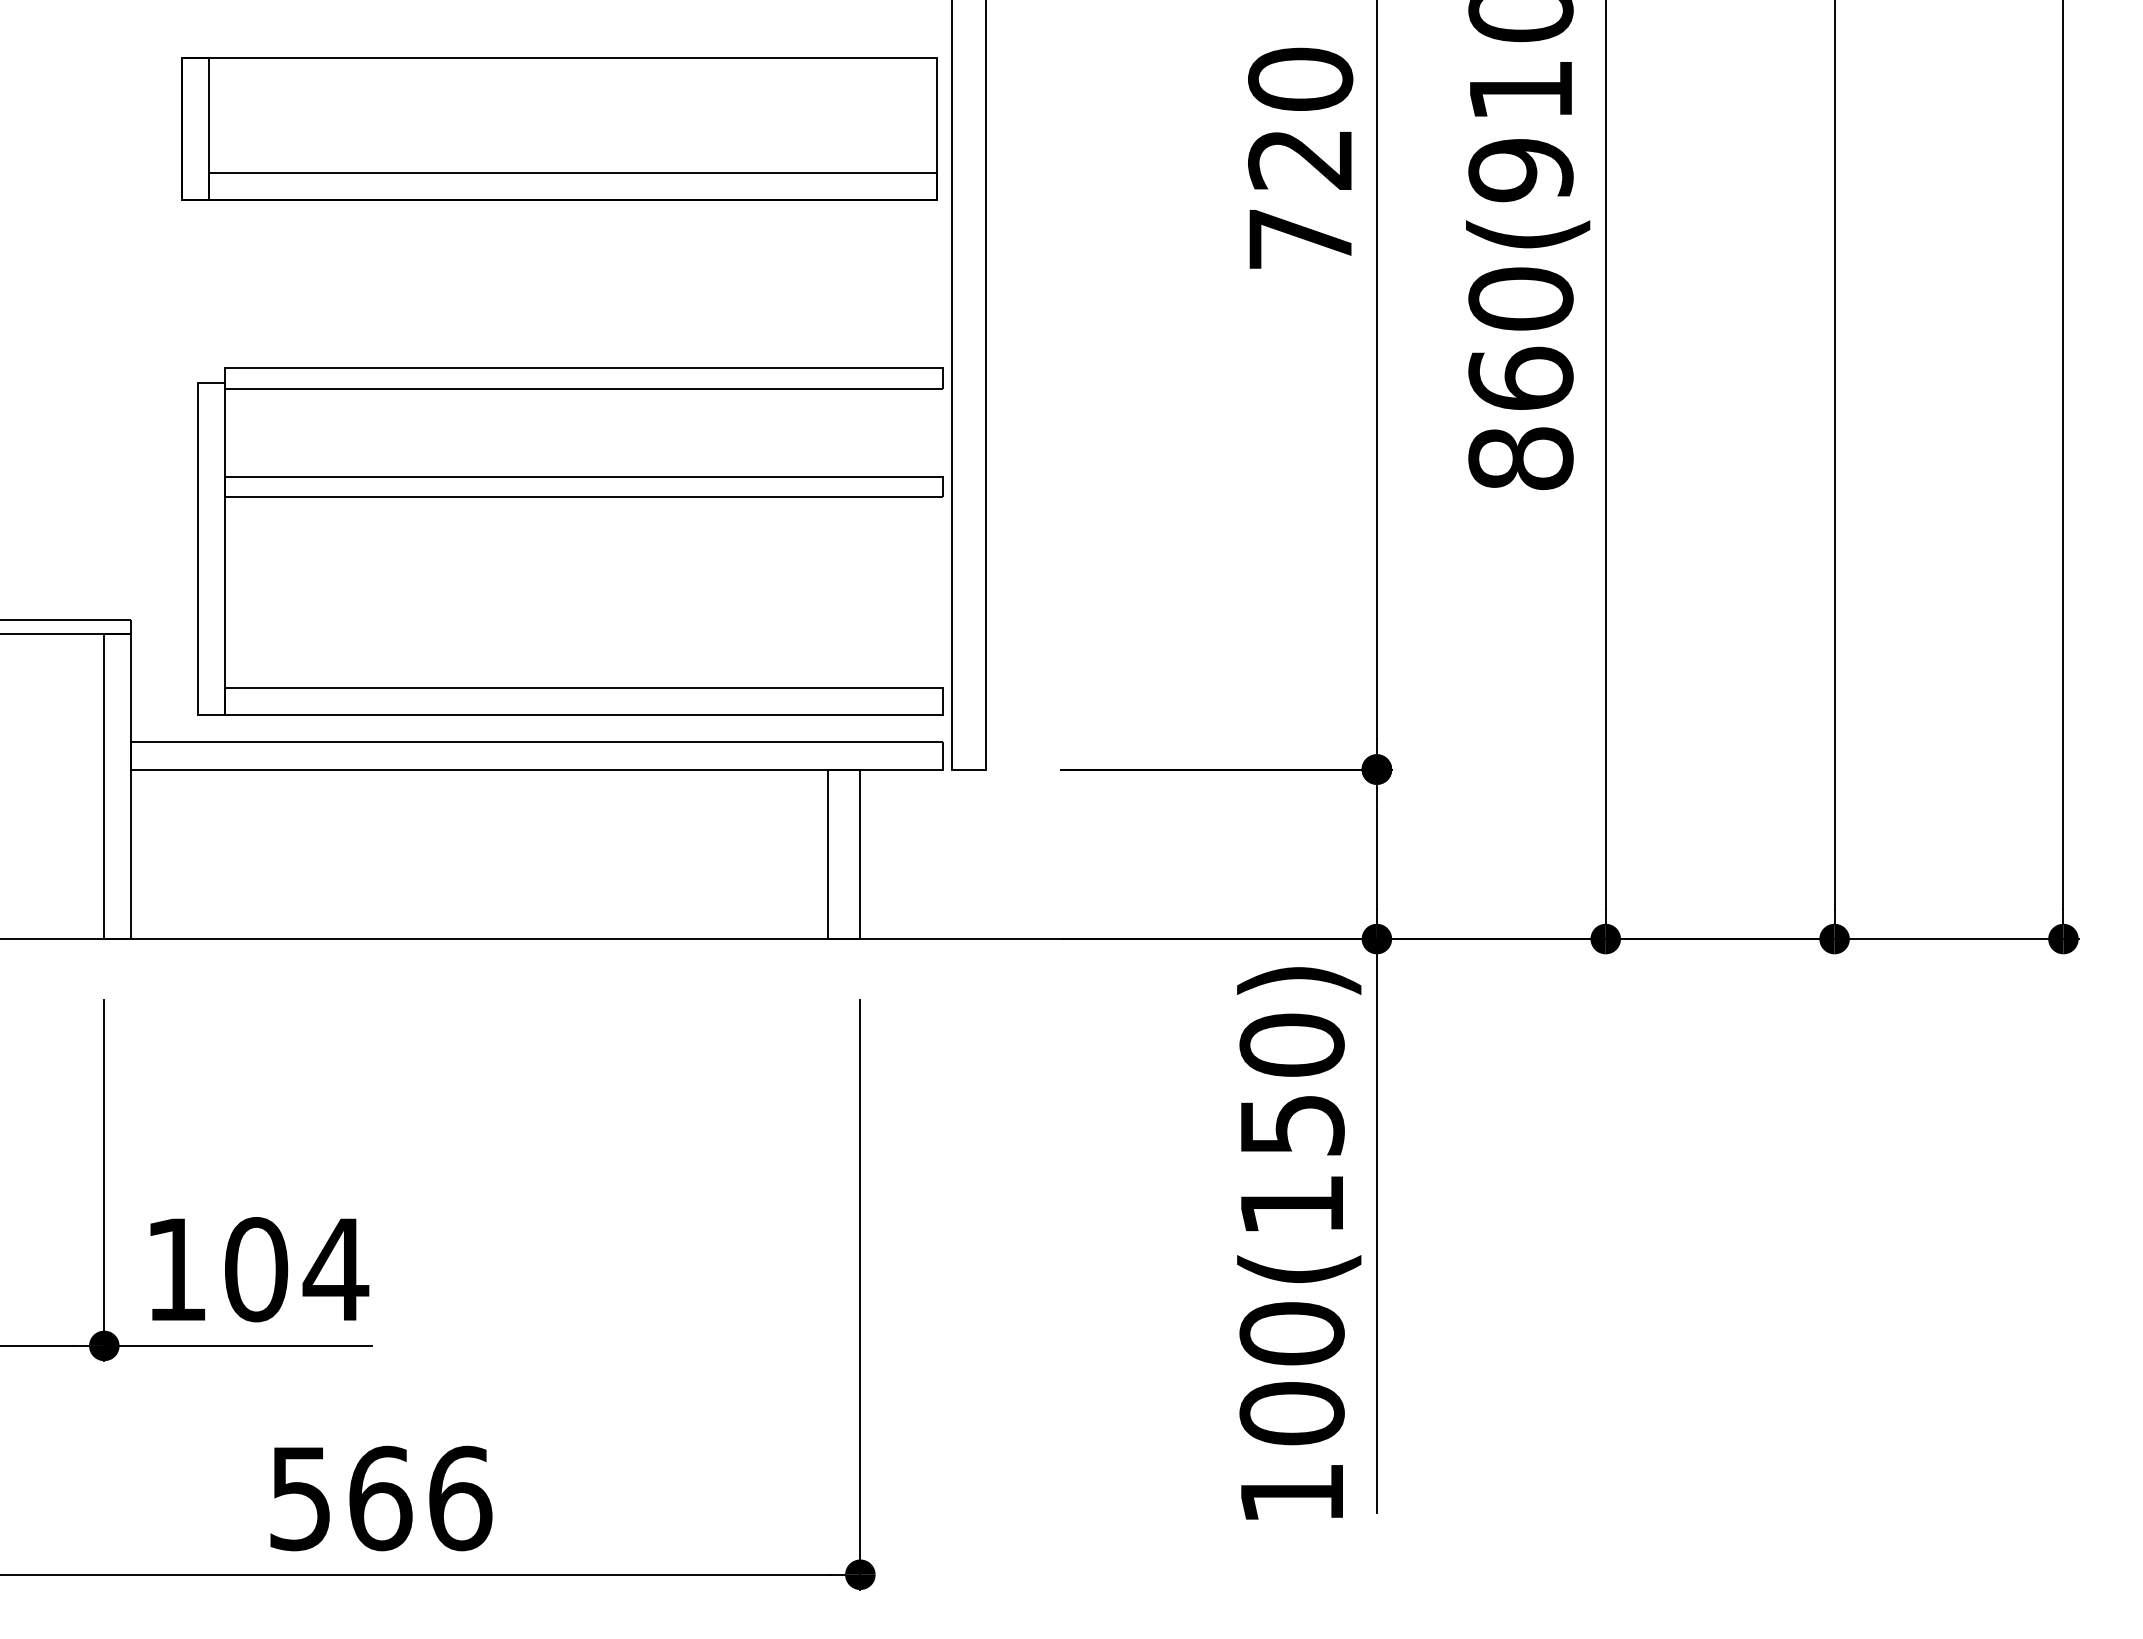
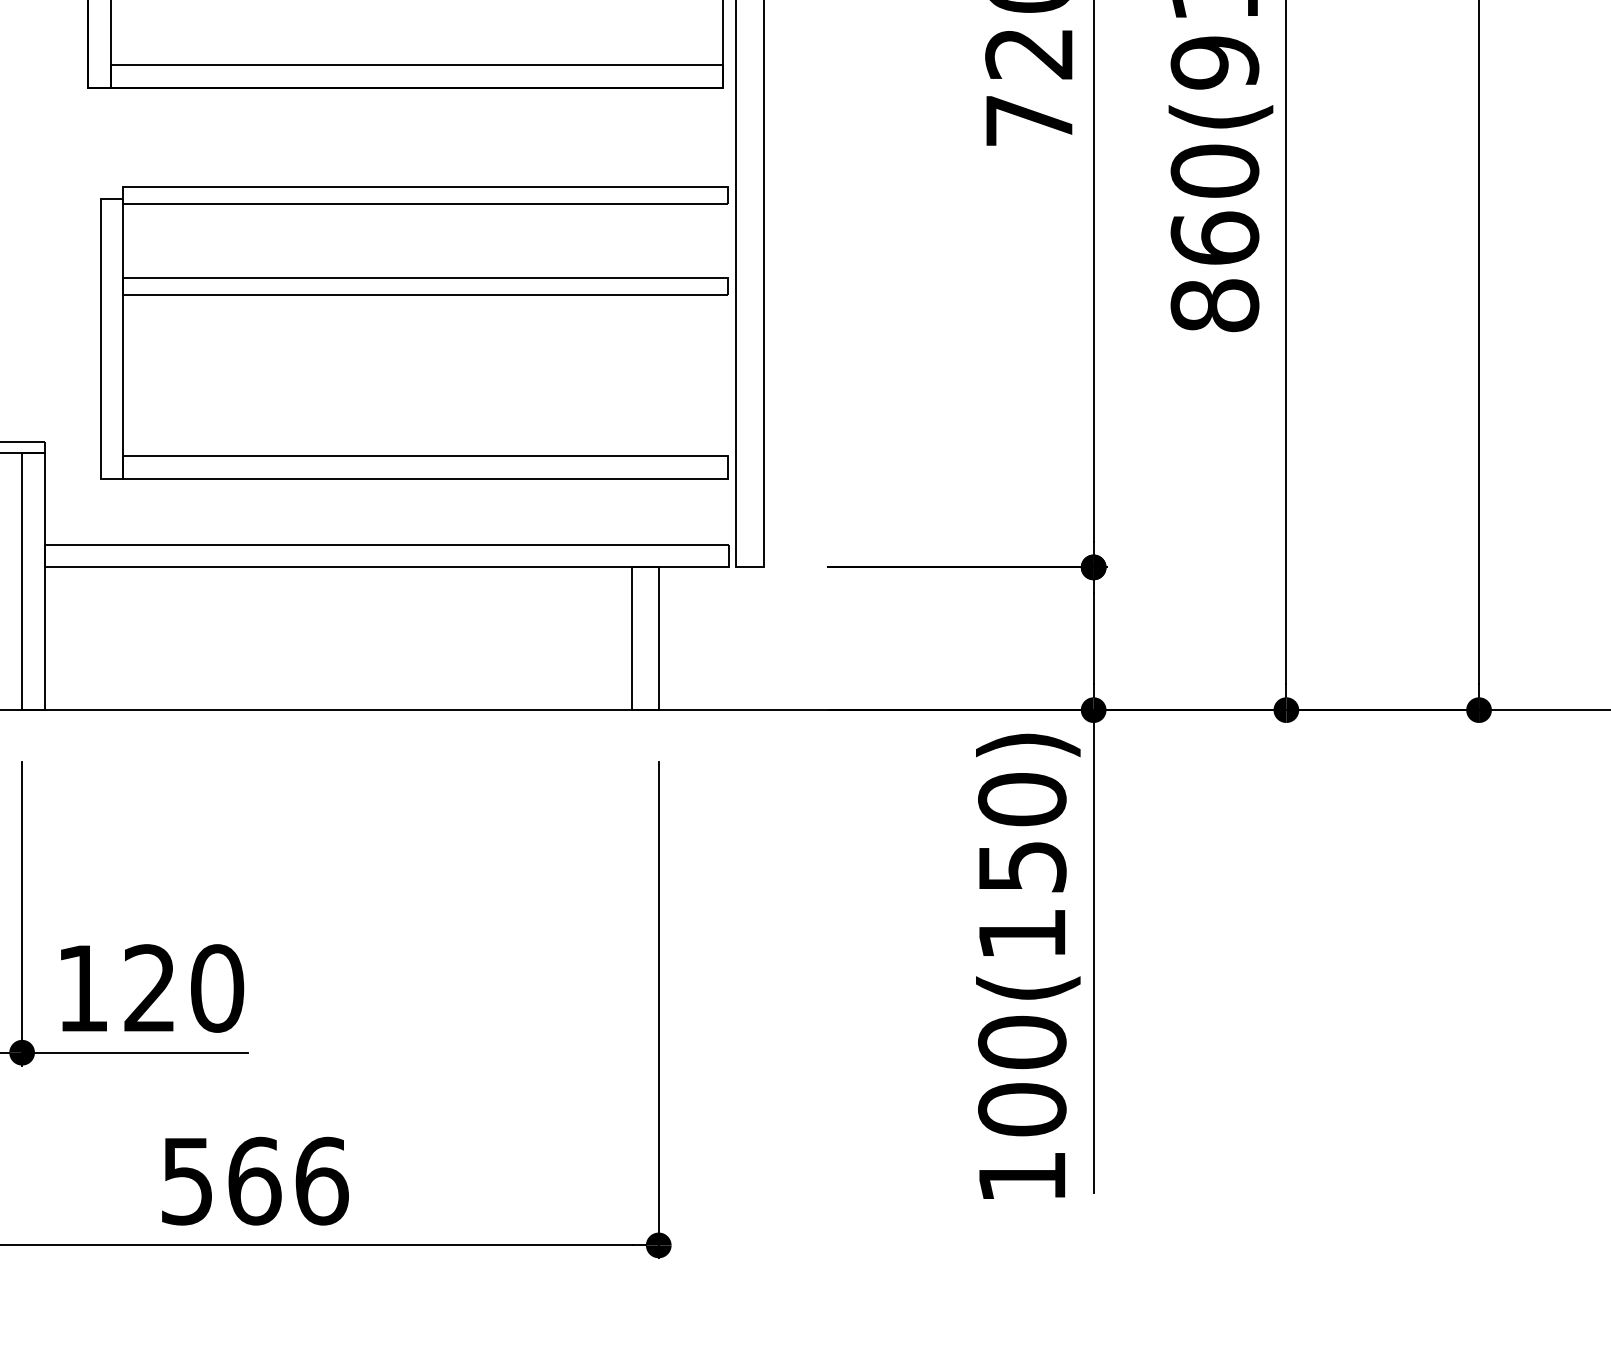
part: (570, 497) -> (414, 295), moved
text: (297, 1269) -> (184, 988), 104 -> 120

